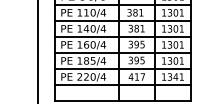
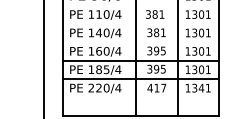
line: (122, 4) -> (140, 5), removed
line: (122, 20) -> (140, 23), removed
line: (122, 37) -> (140, 42), removed
line: (122, 85) -> (140, 97), removed

